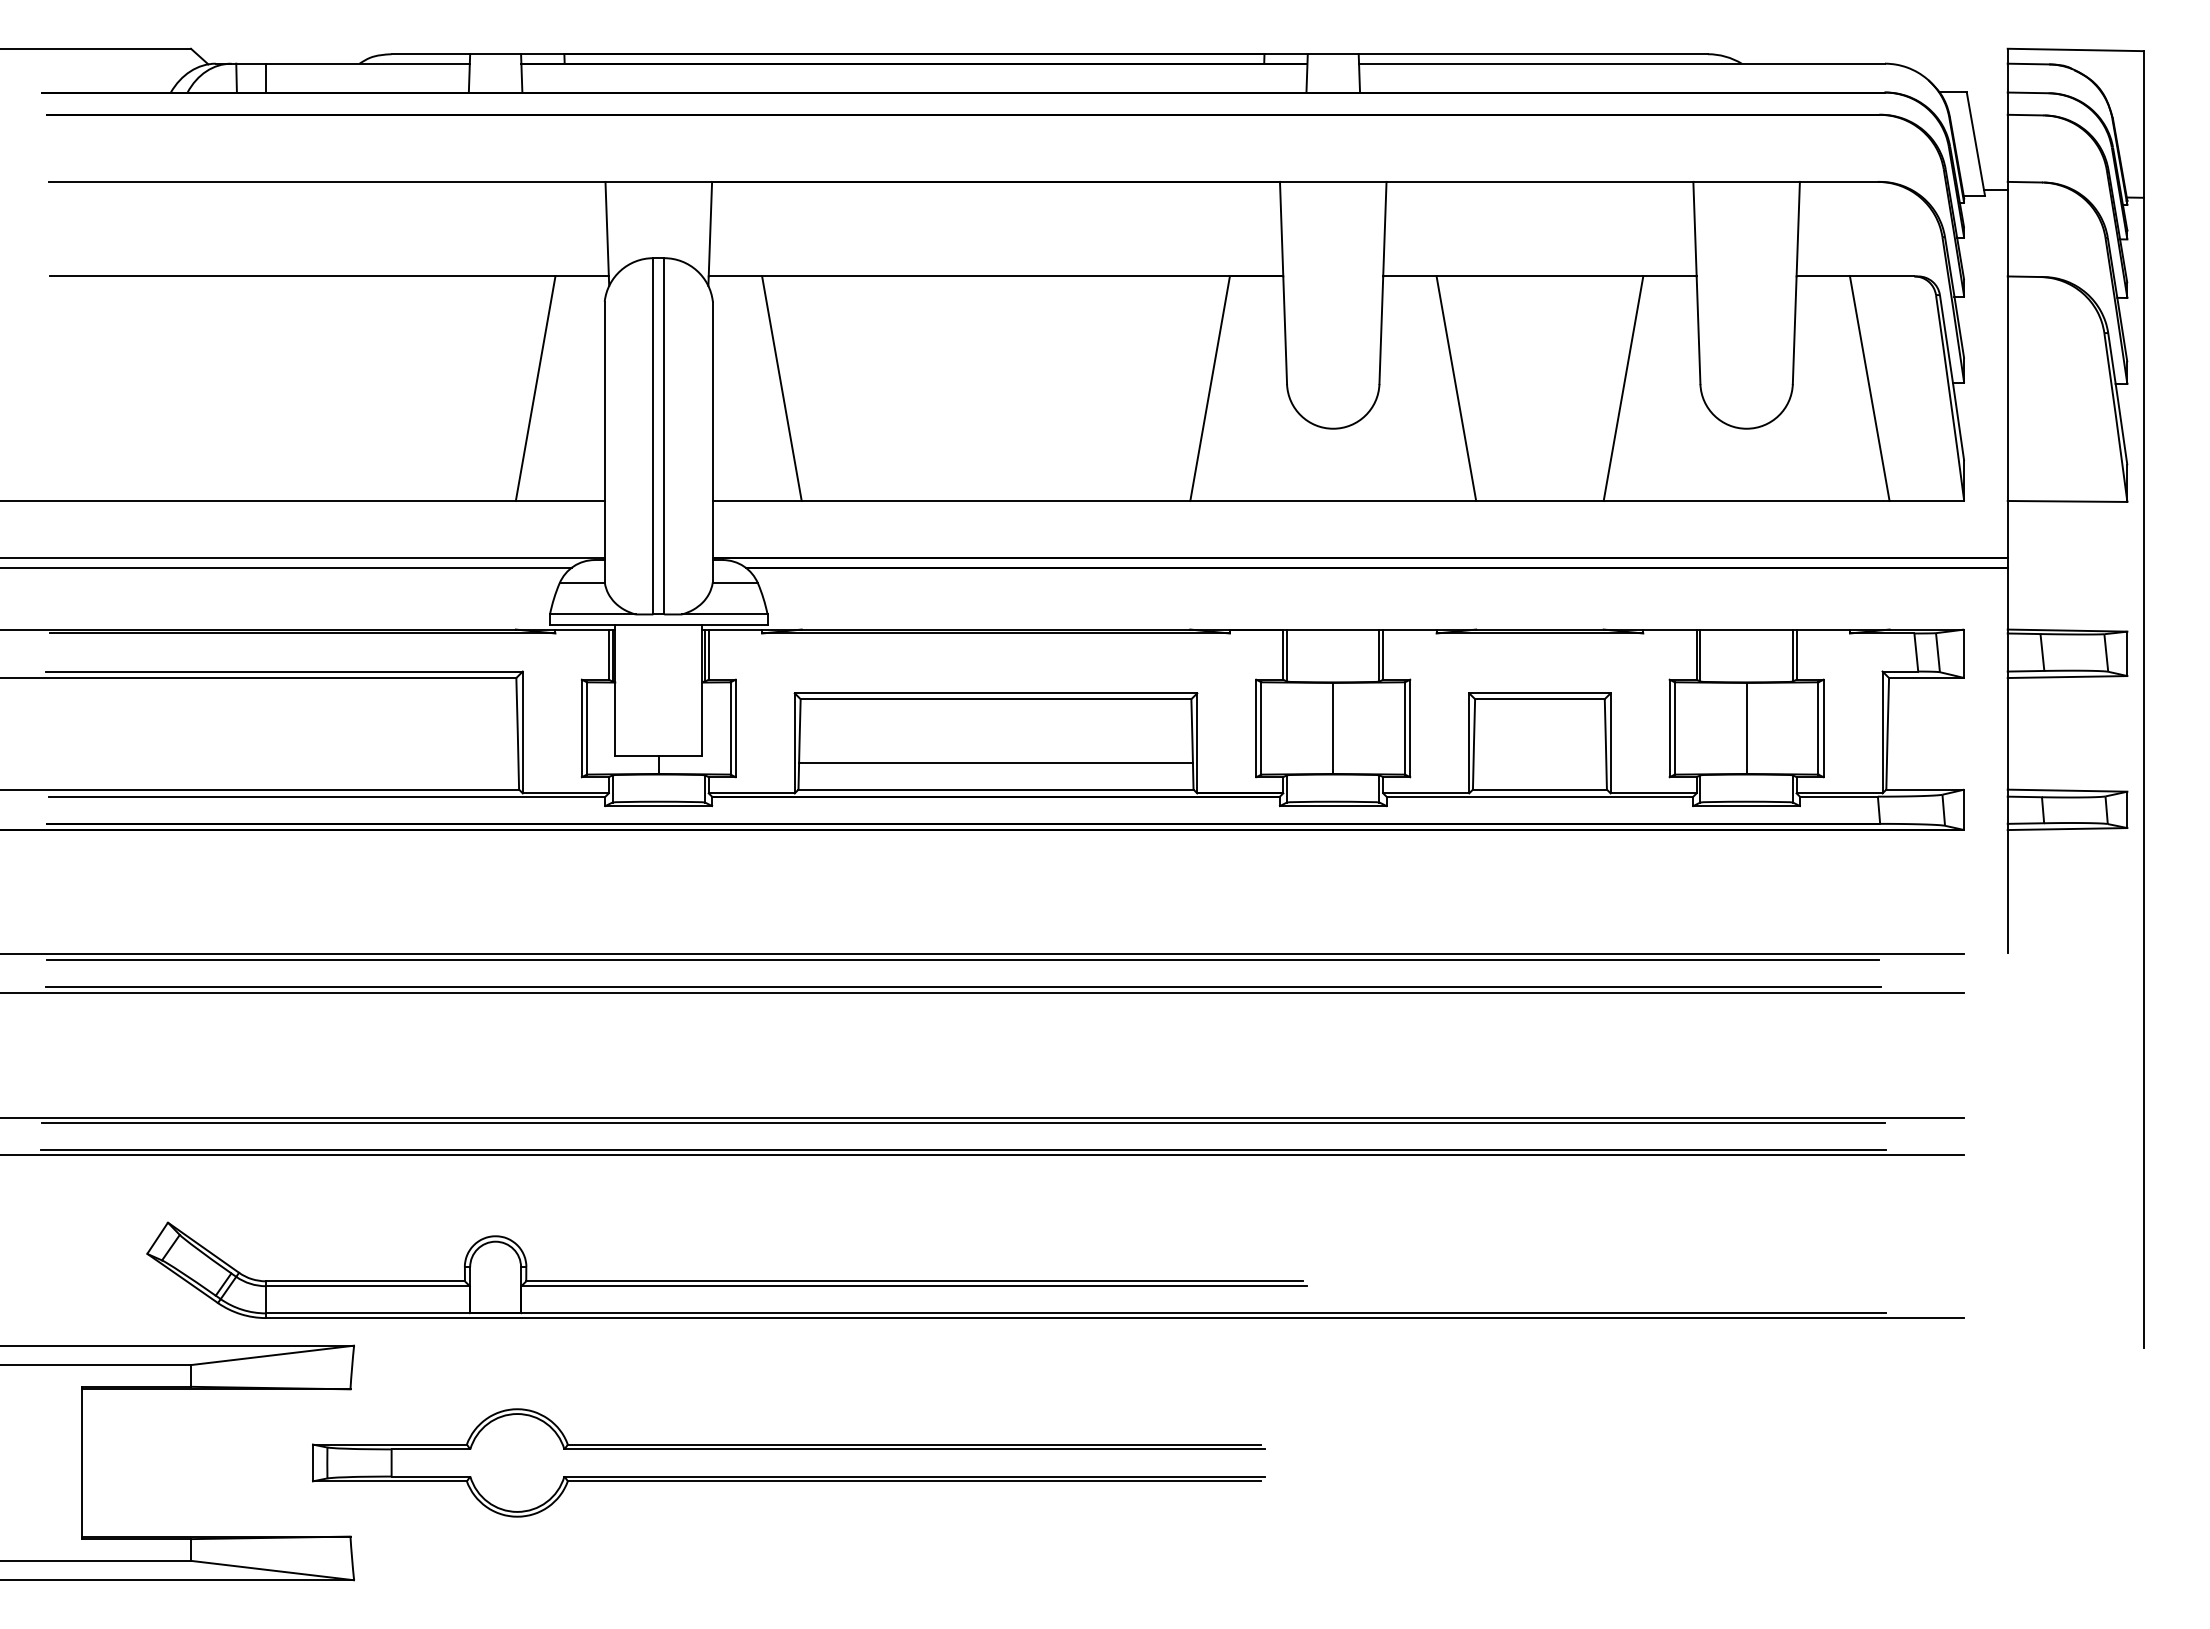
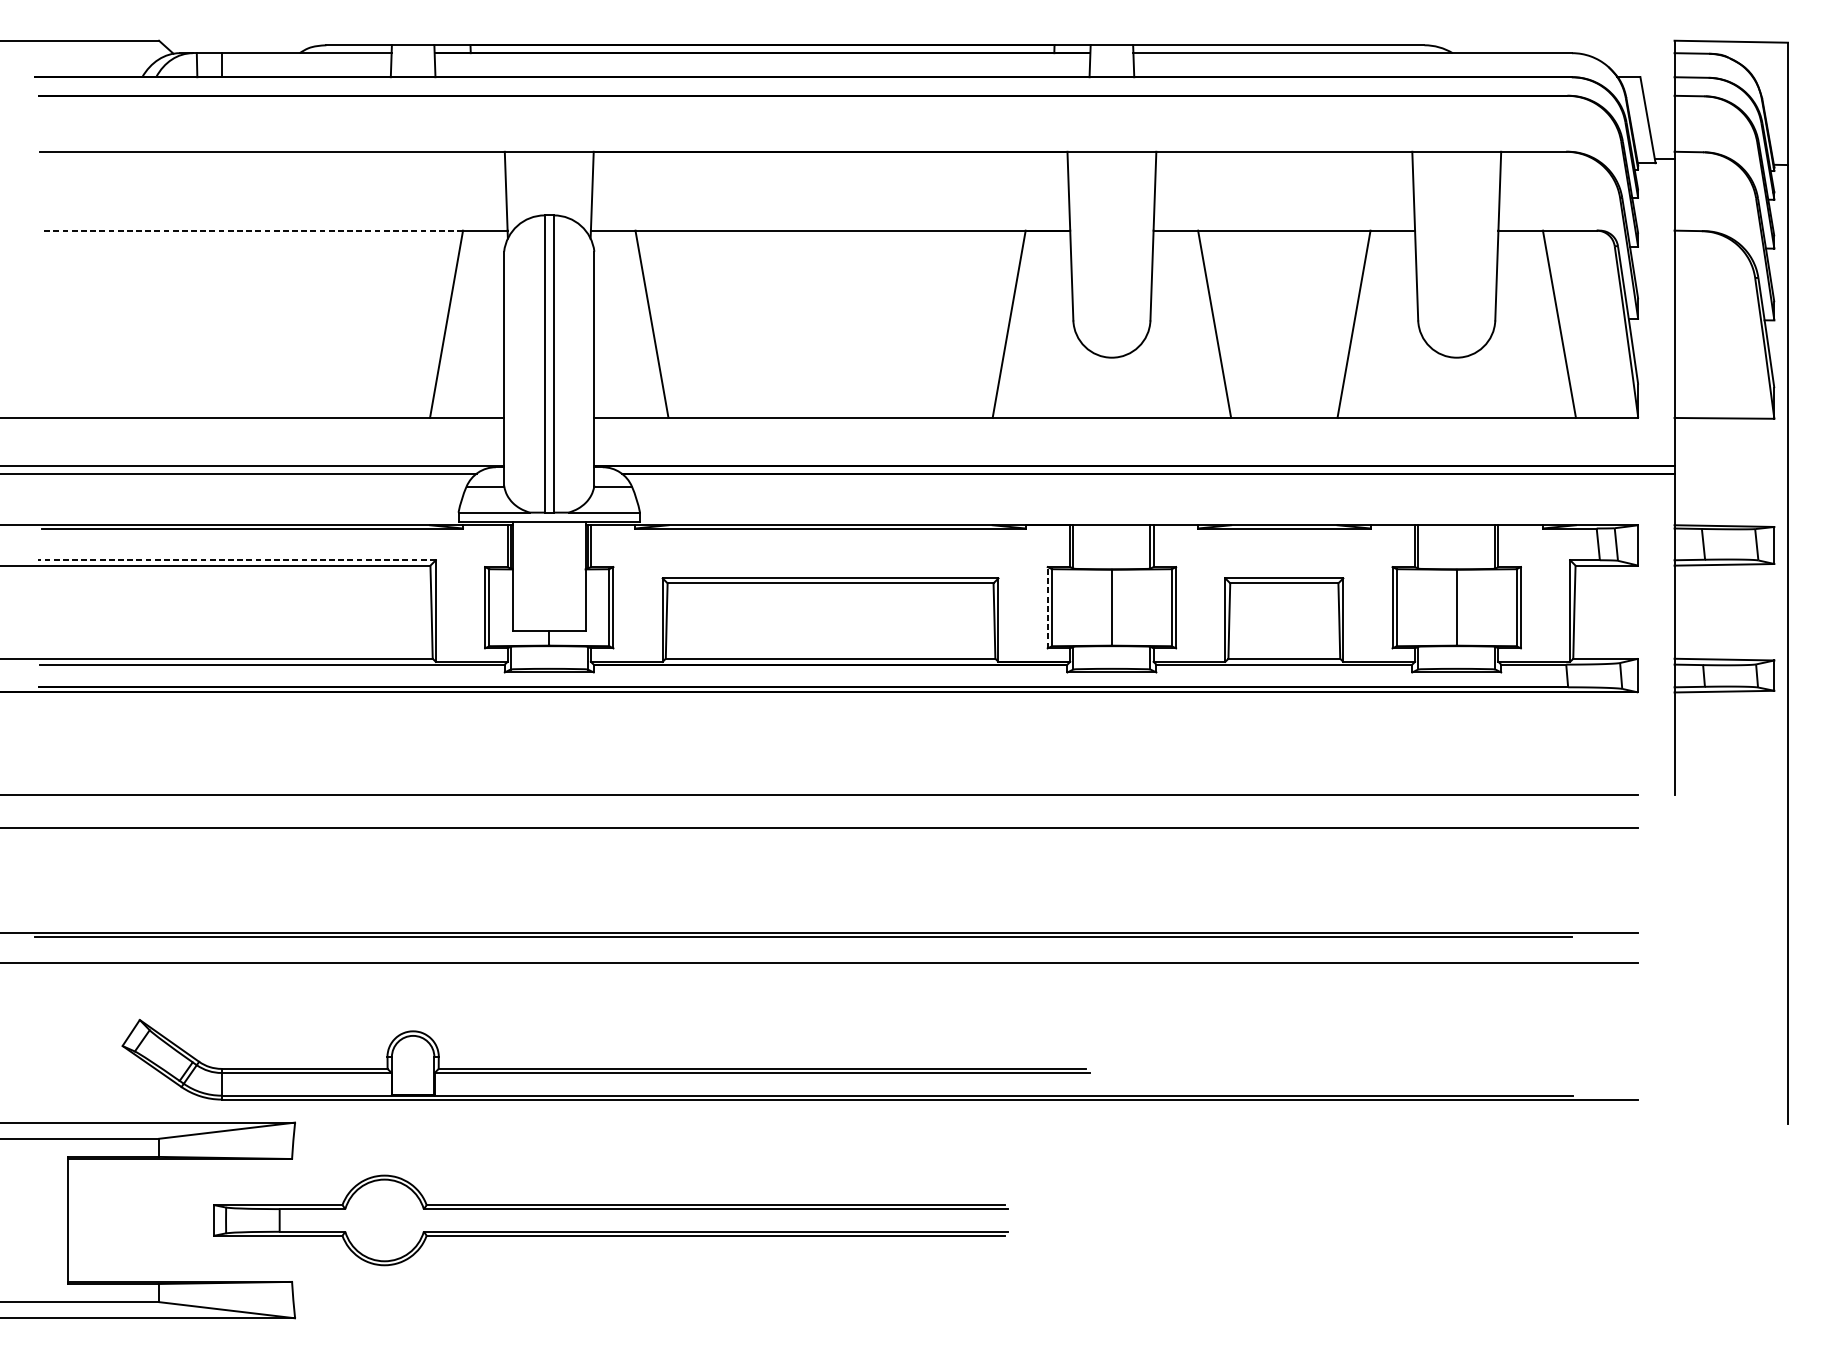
line: (302, 276) -> (252, 230), solid -> dashed
line: (284, 671) -> (237, 560), solid -> dashed
line: (1256, 728) -> (1047, 607), solid -> dashed
line: (995, 763) -> (830, 636), removed
line: (963, 959) -> (803, 800), removed
line: (963, 987) -> (803, 823), removed
line: (963, 1150) -> (803, 959), removed
part: (788, 1449) -> (610, 1209), moved

